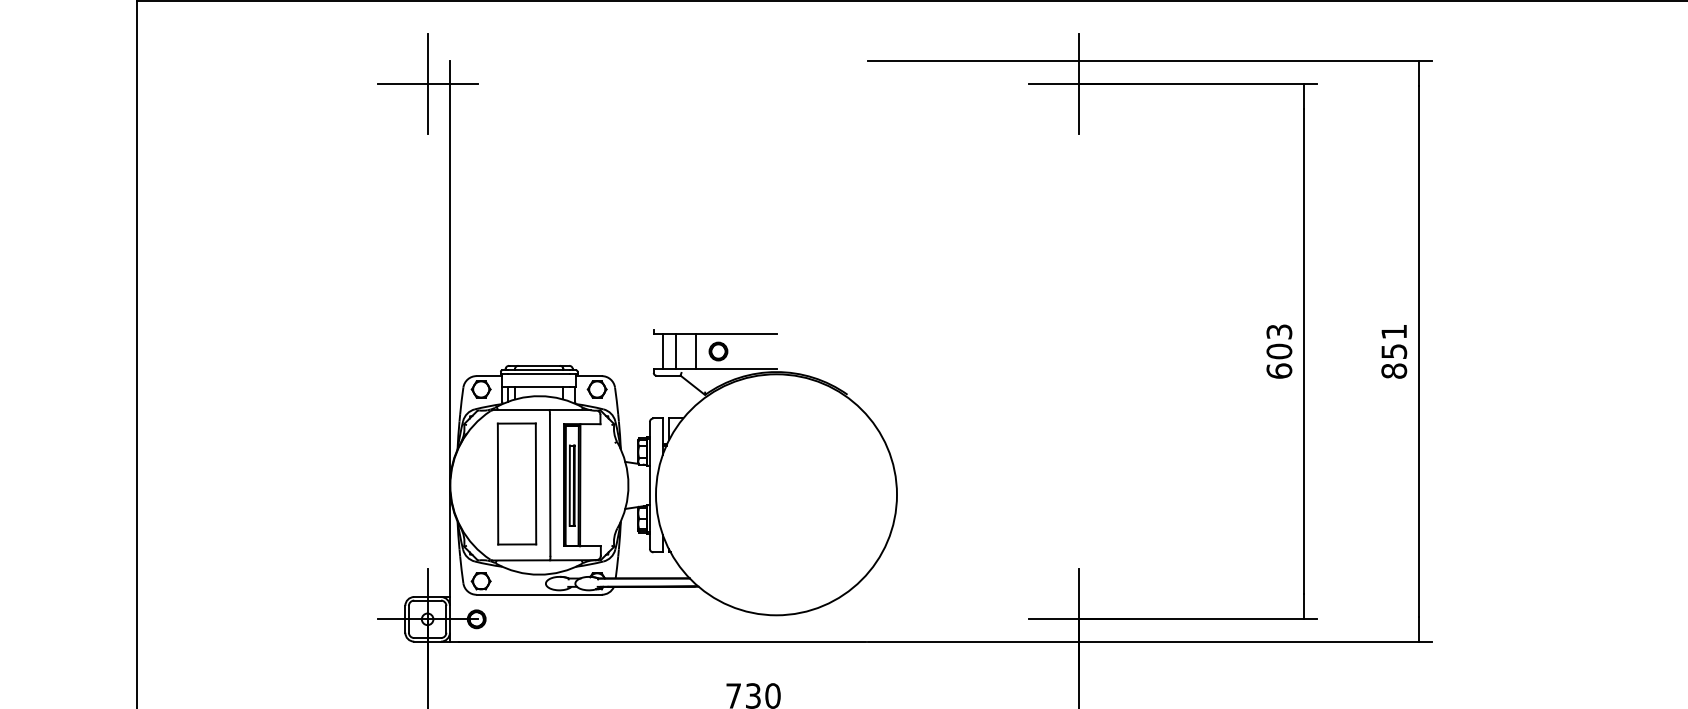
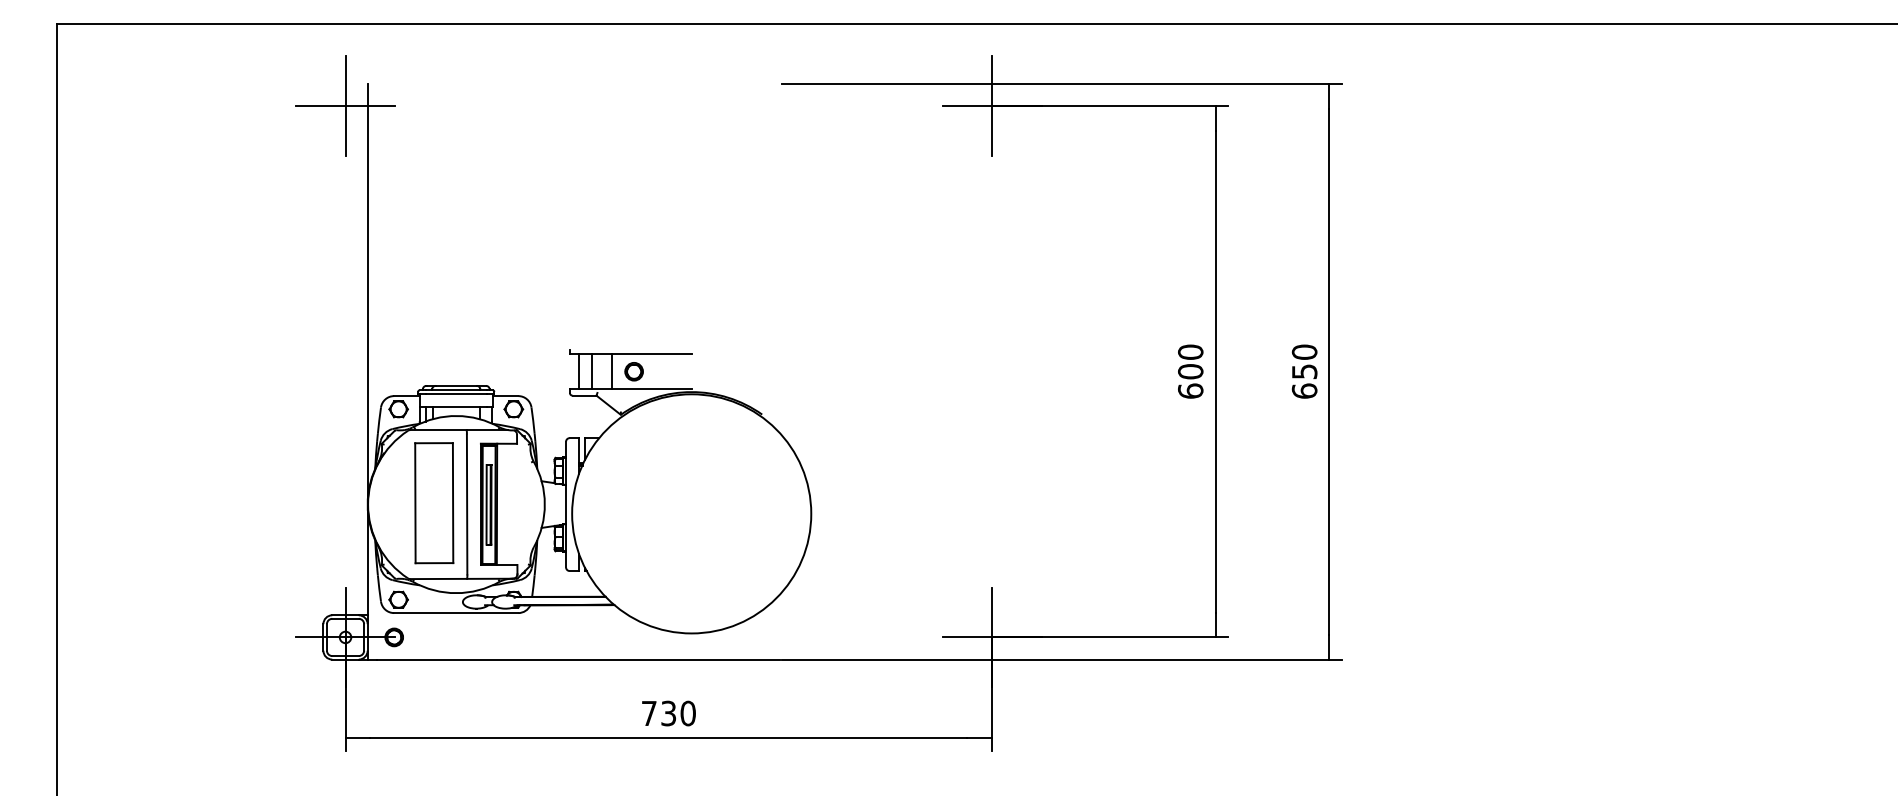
text: (1279, 331) -> (1190, 351), 603 -> 600
text: (1394, 351) -> (1304, 371), 851 -> 650

